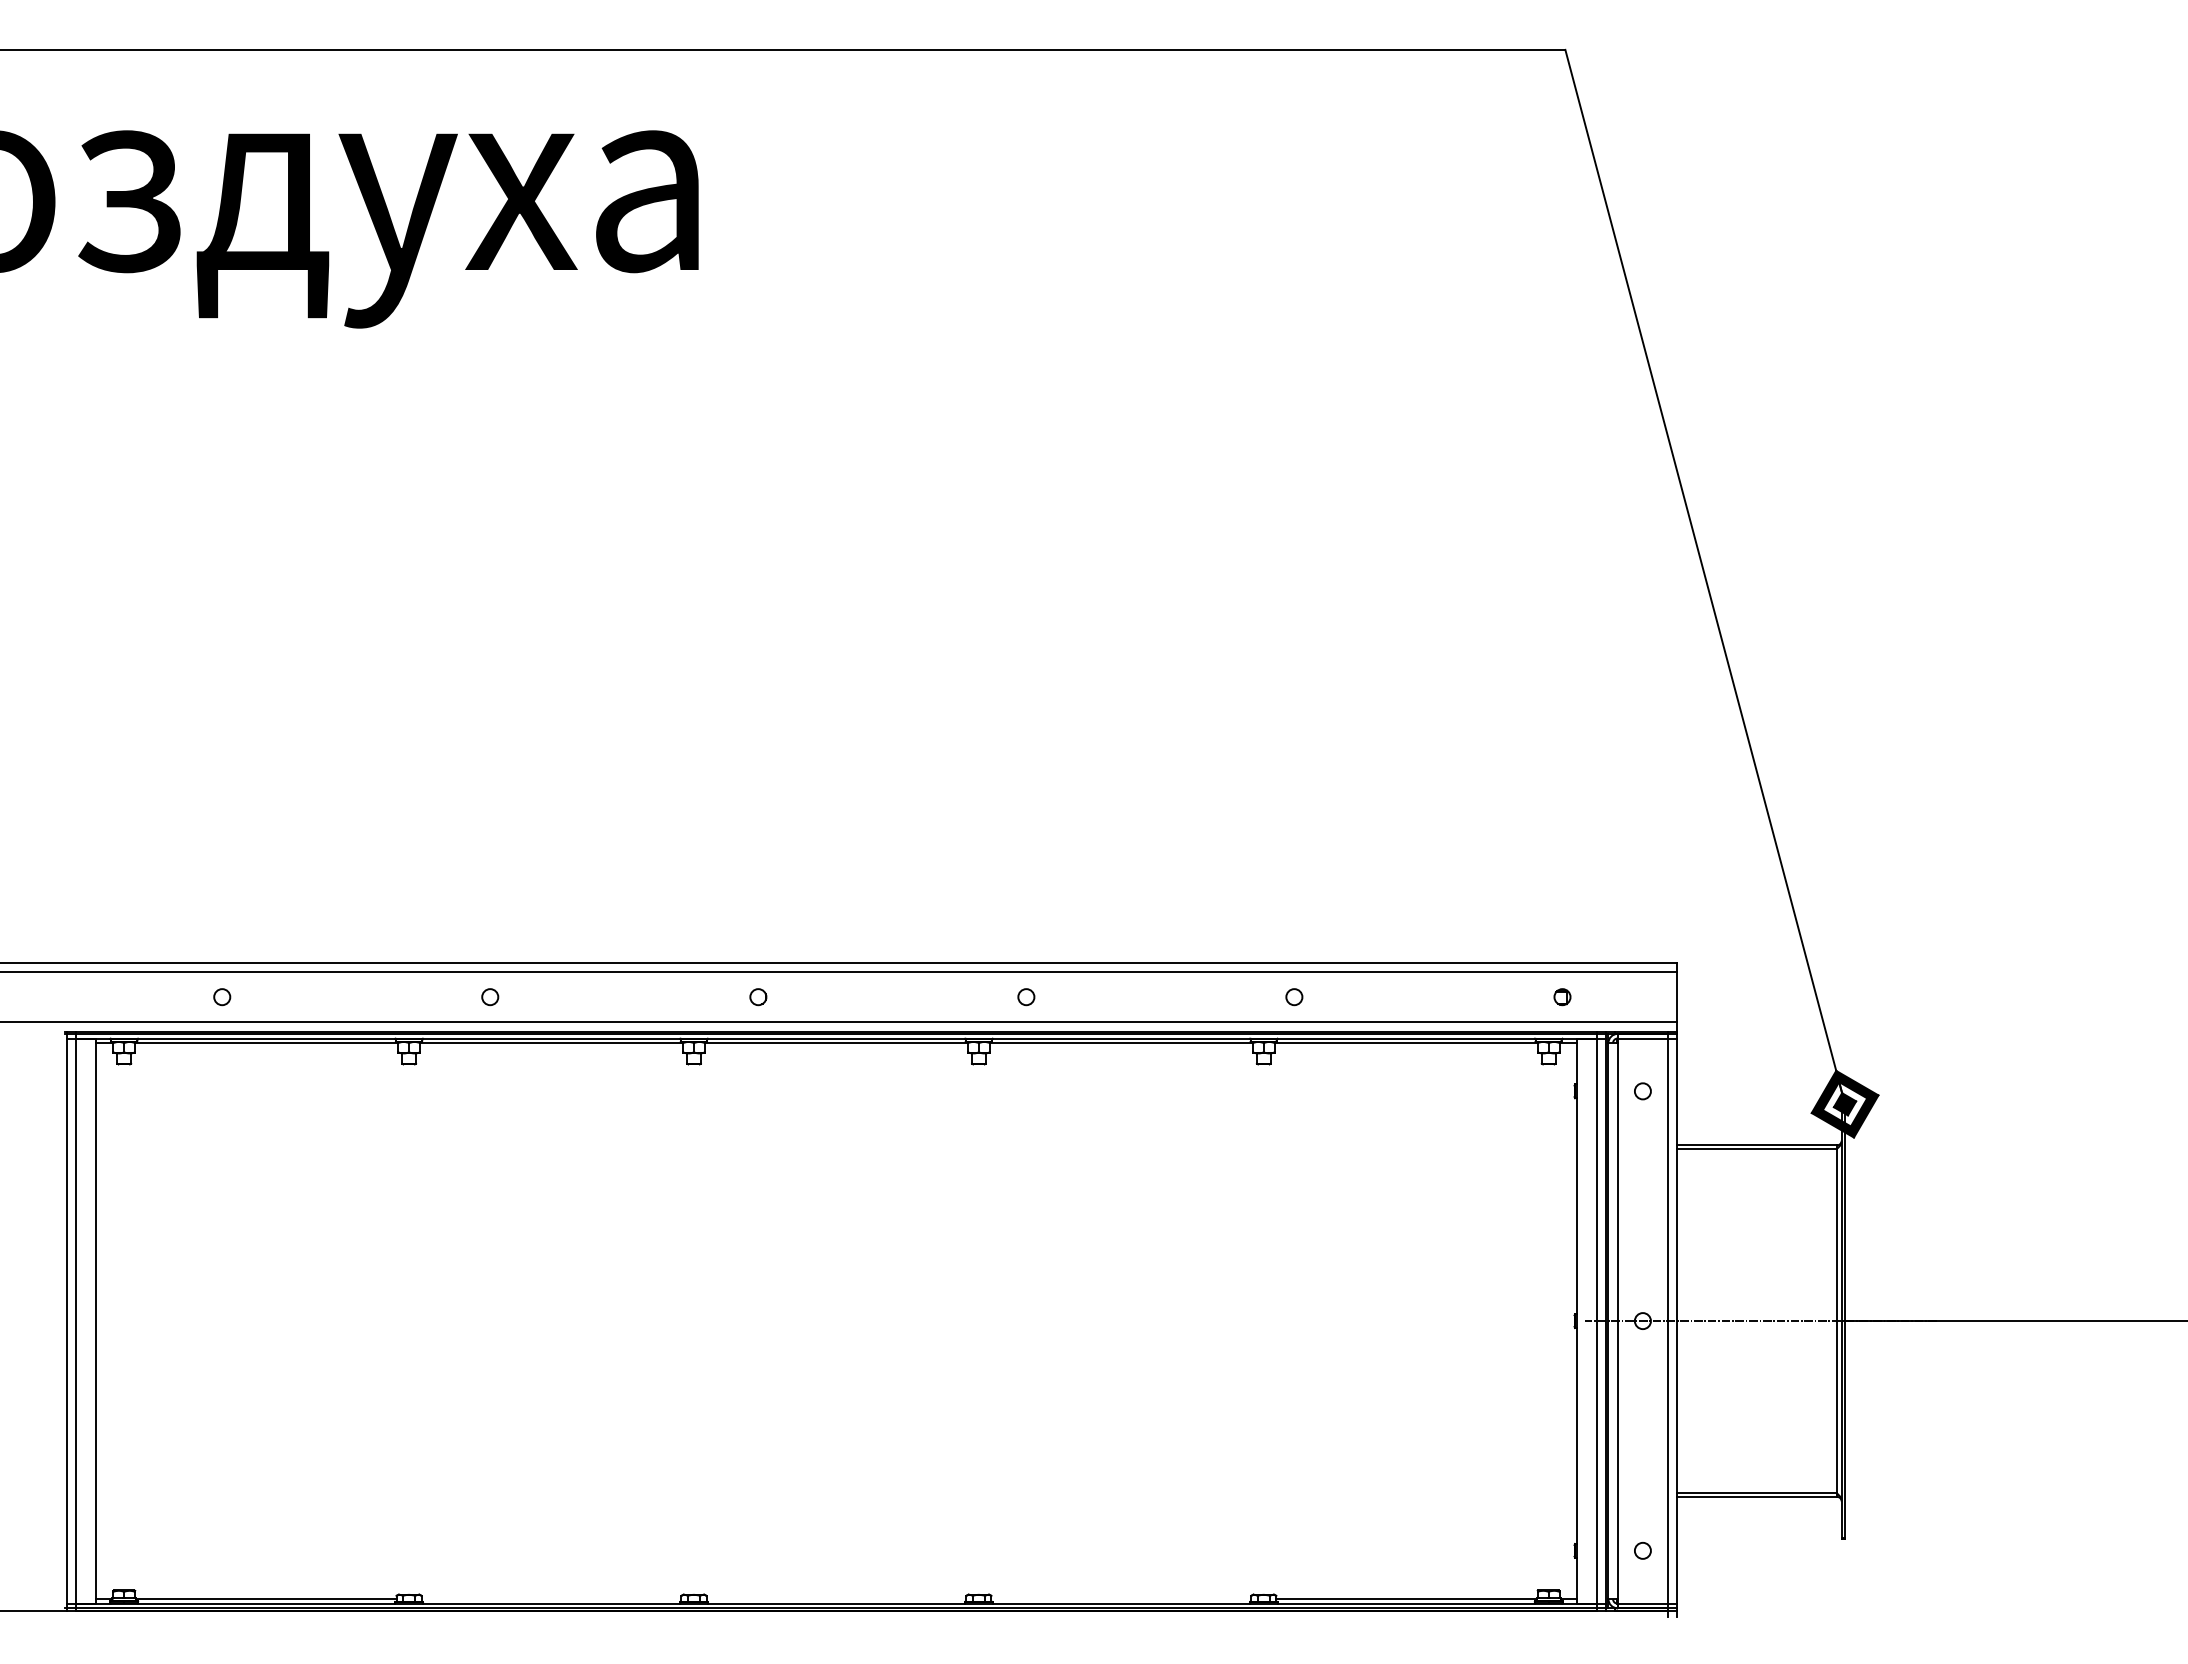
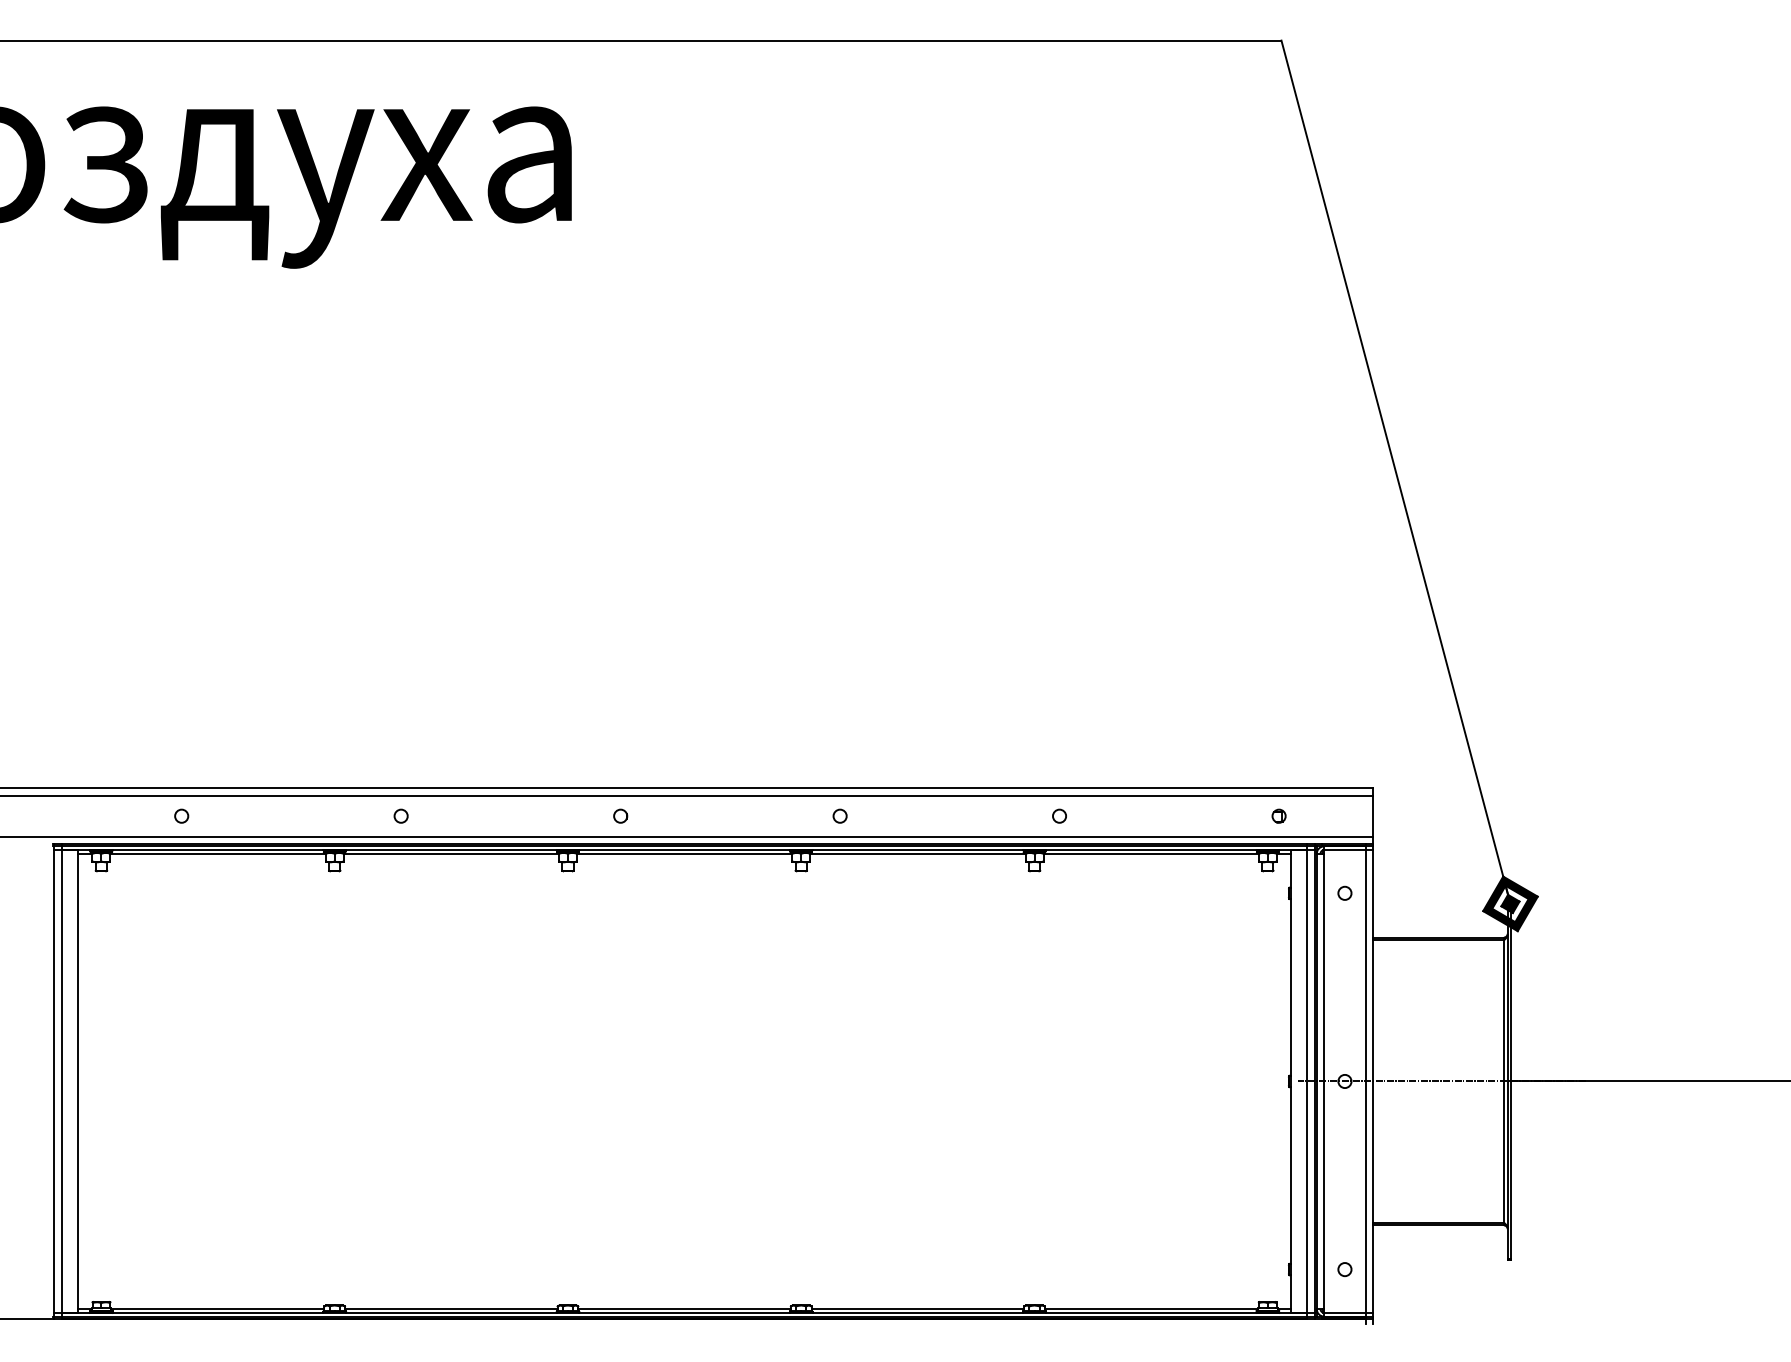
line: (551, 1599) -> (451, 1309), added
line: (836, 1599) -> (684, 1309), added
line: (1121, 1599) -> (918, 1309), added

